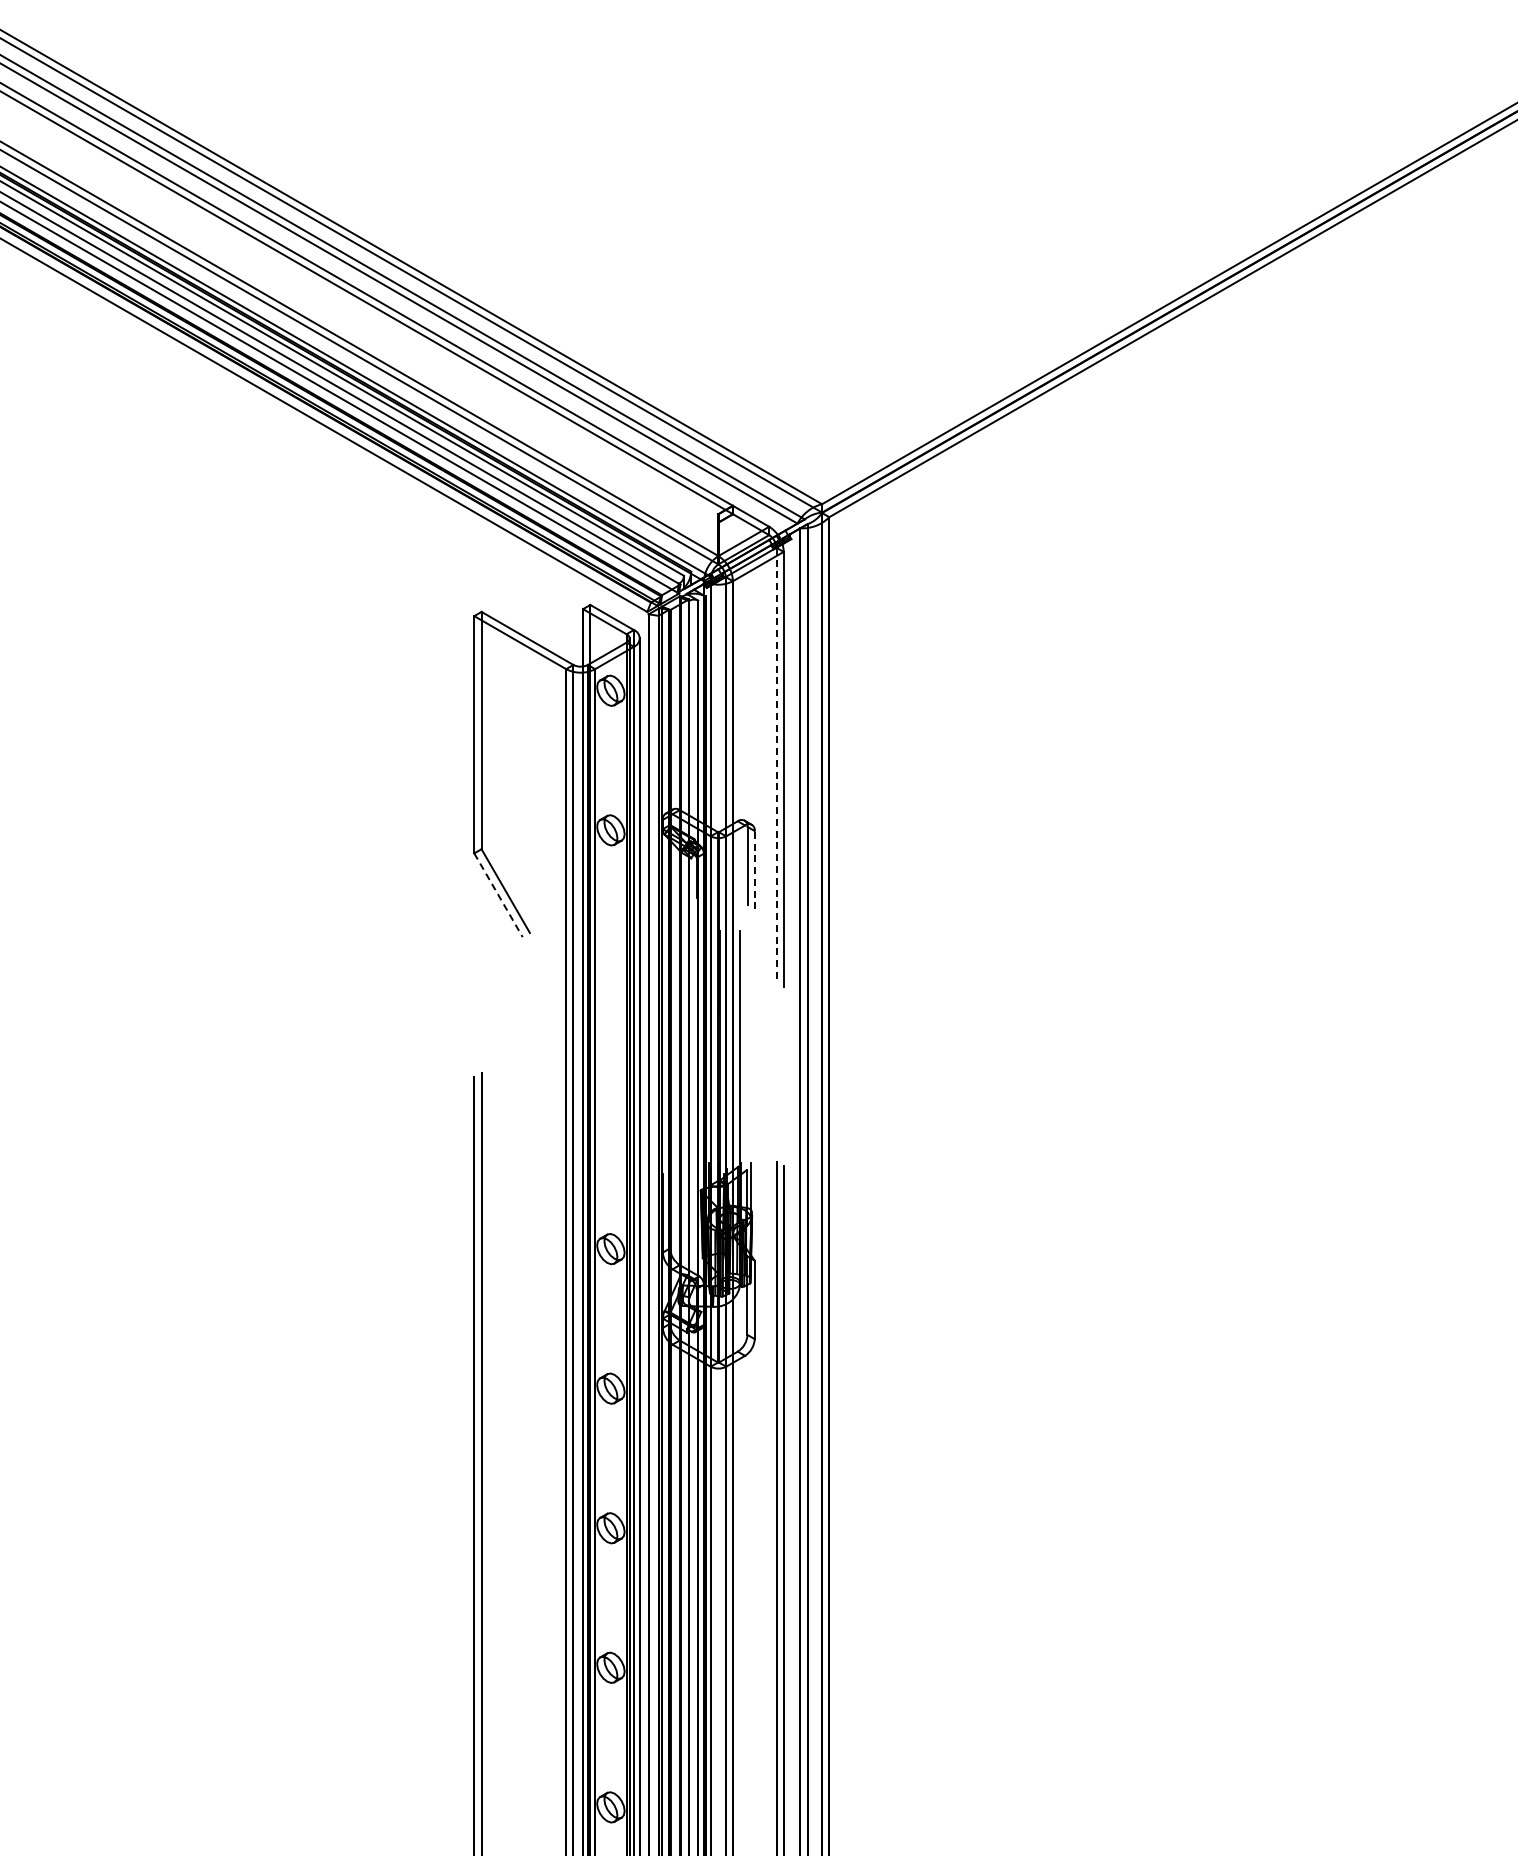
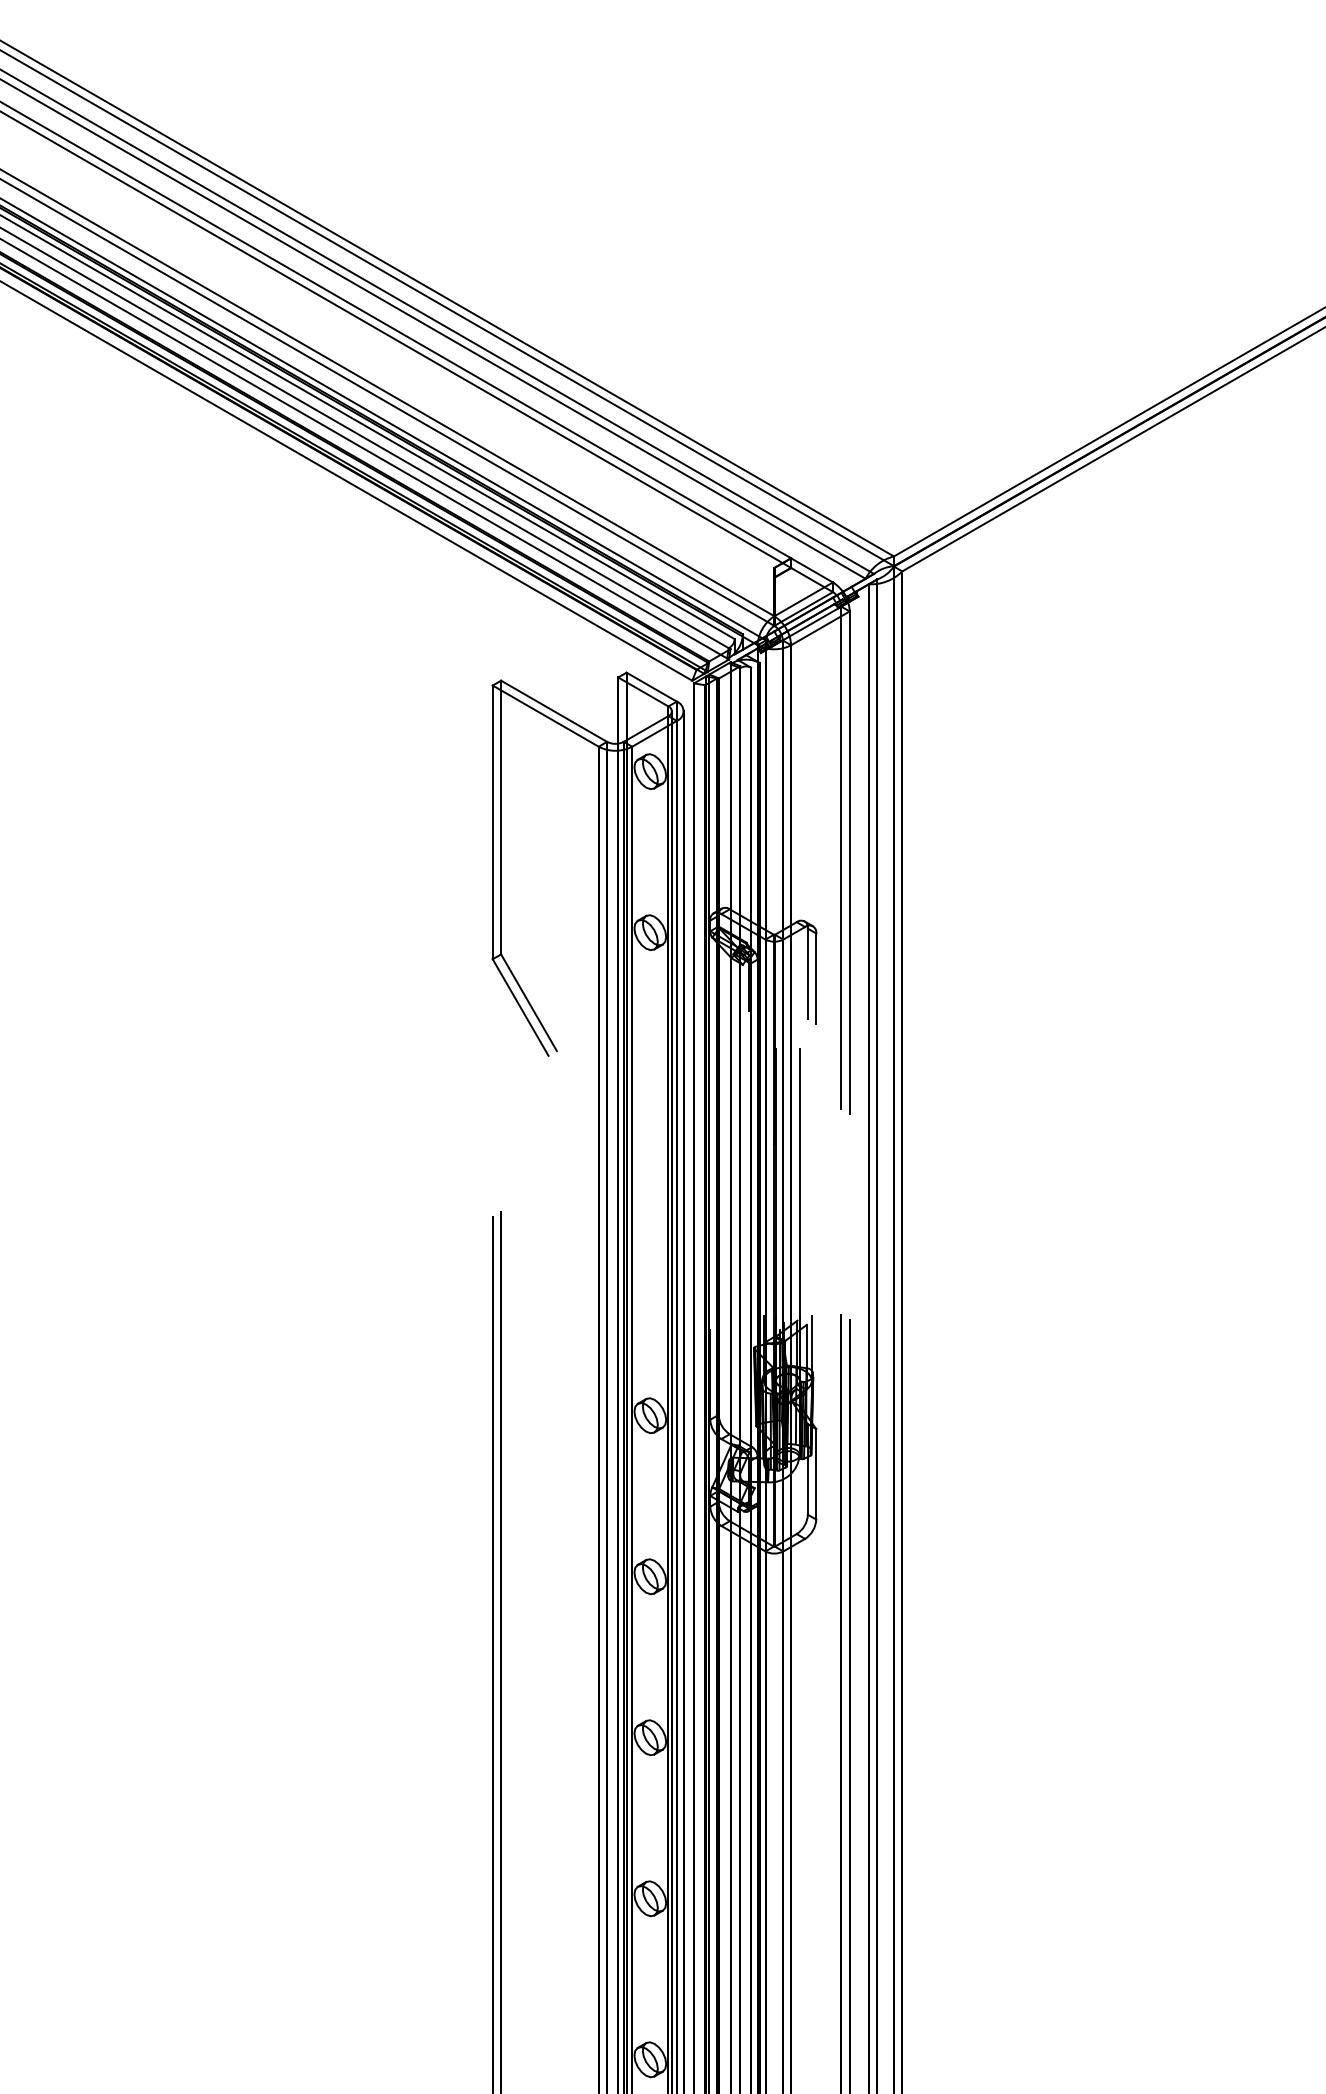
line: (776, 765) -> (841, 857), dashed -> solid
line: (754, 869) -> (815, 977), dashed -> solid
line: (498, 895) -> (520, 1007), dashed -> solid

